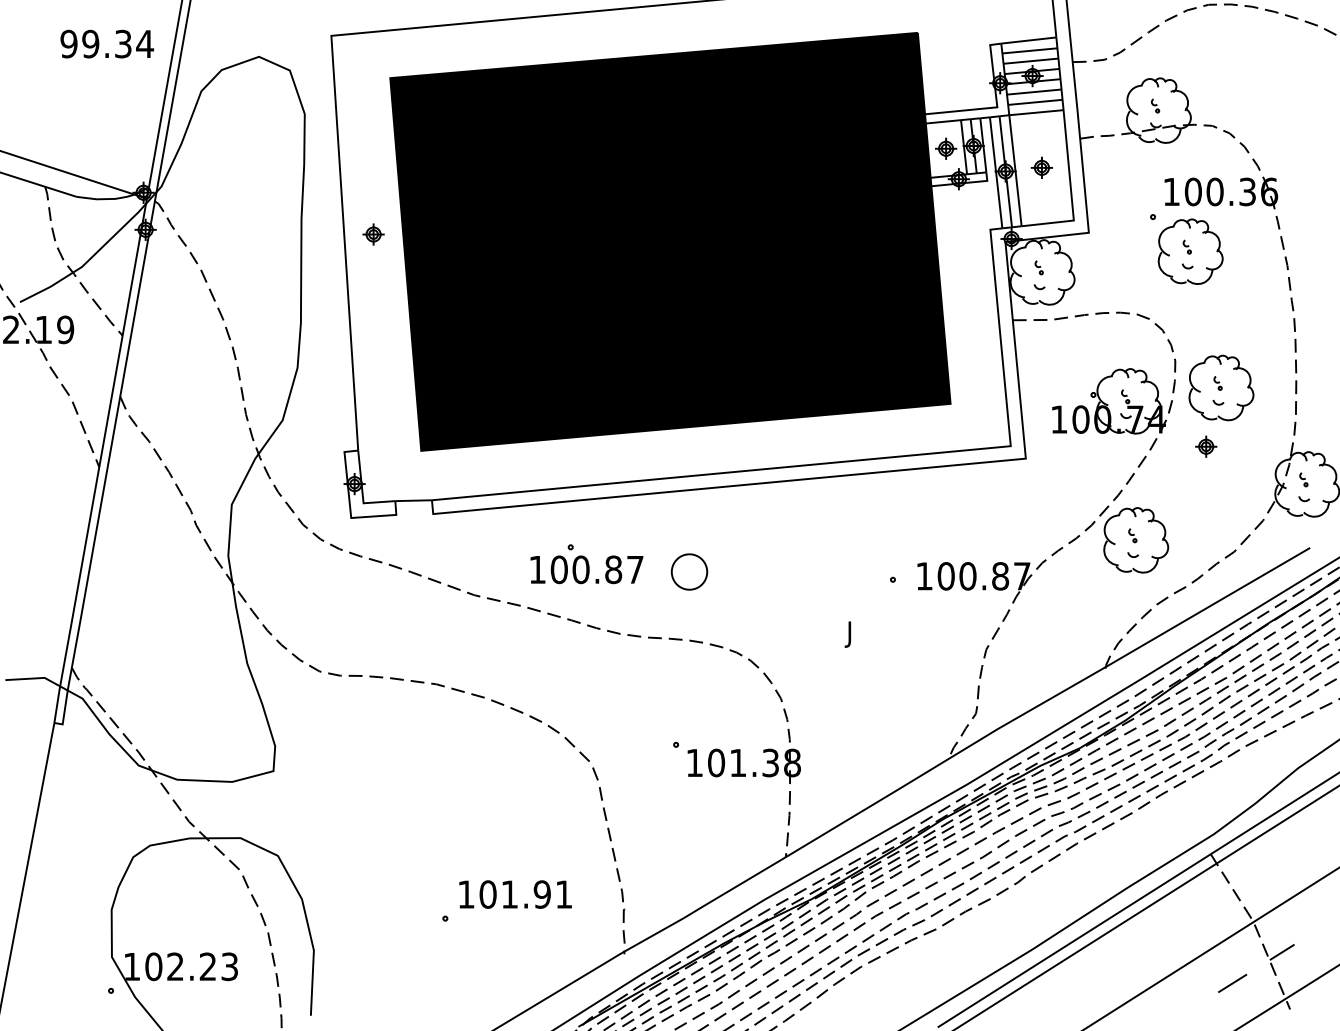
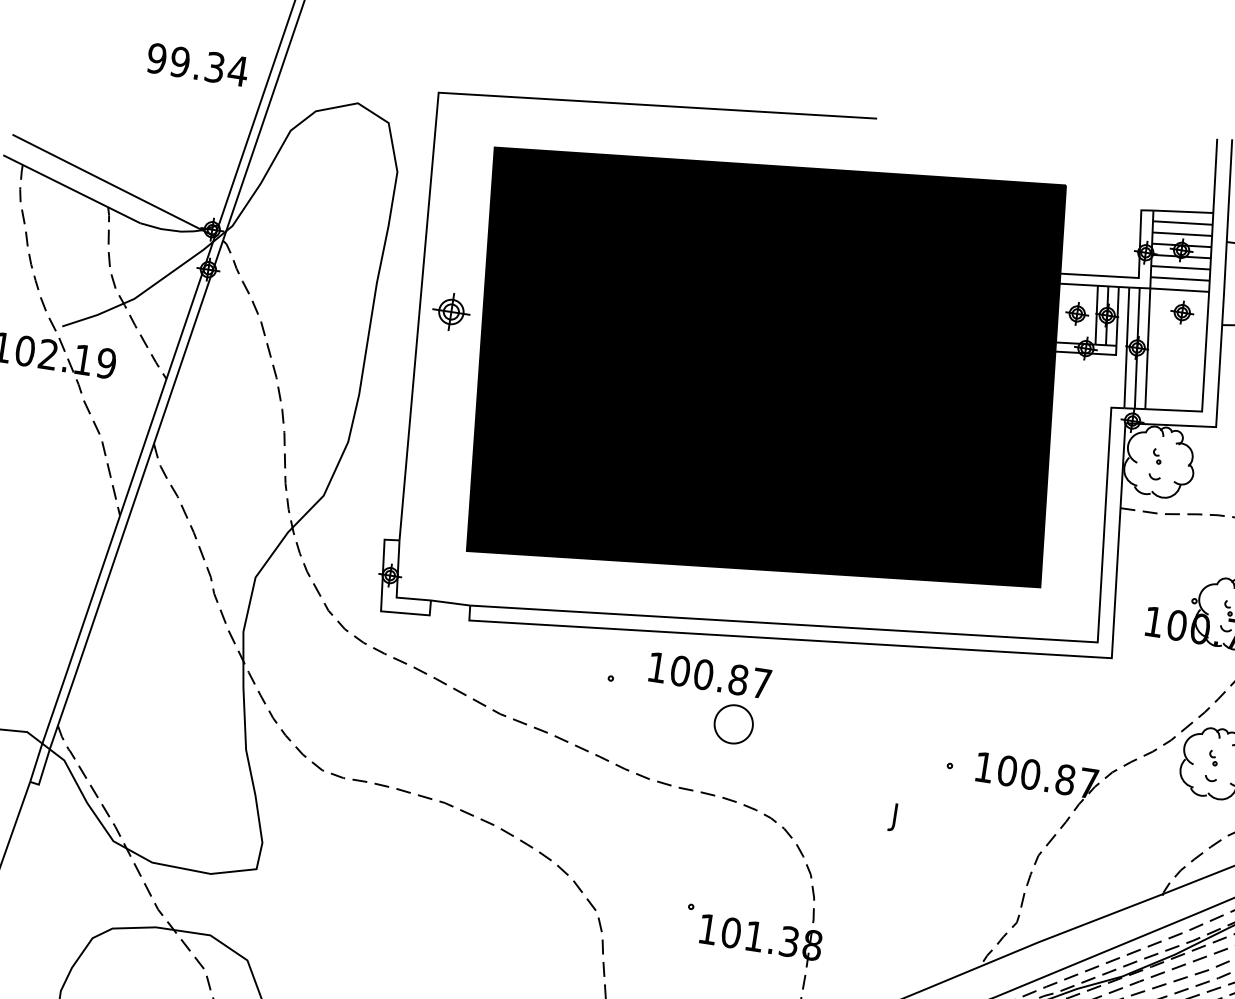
part: (1041, 167) -> (1181, 312), moved
part: (373, 234) -> (451, 311), size x1.6
text: (586, 569) -> (709, 675), moved

